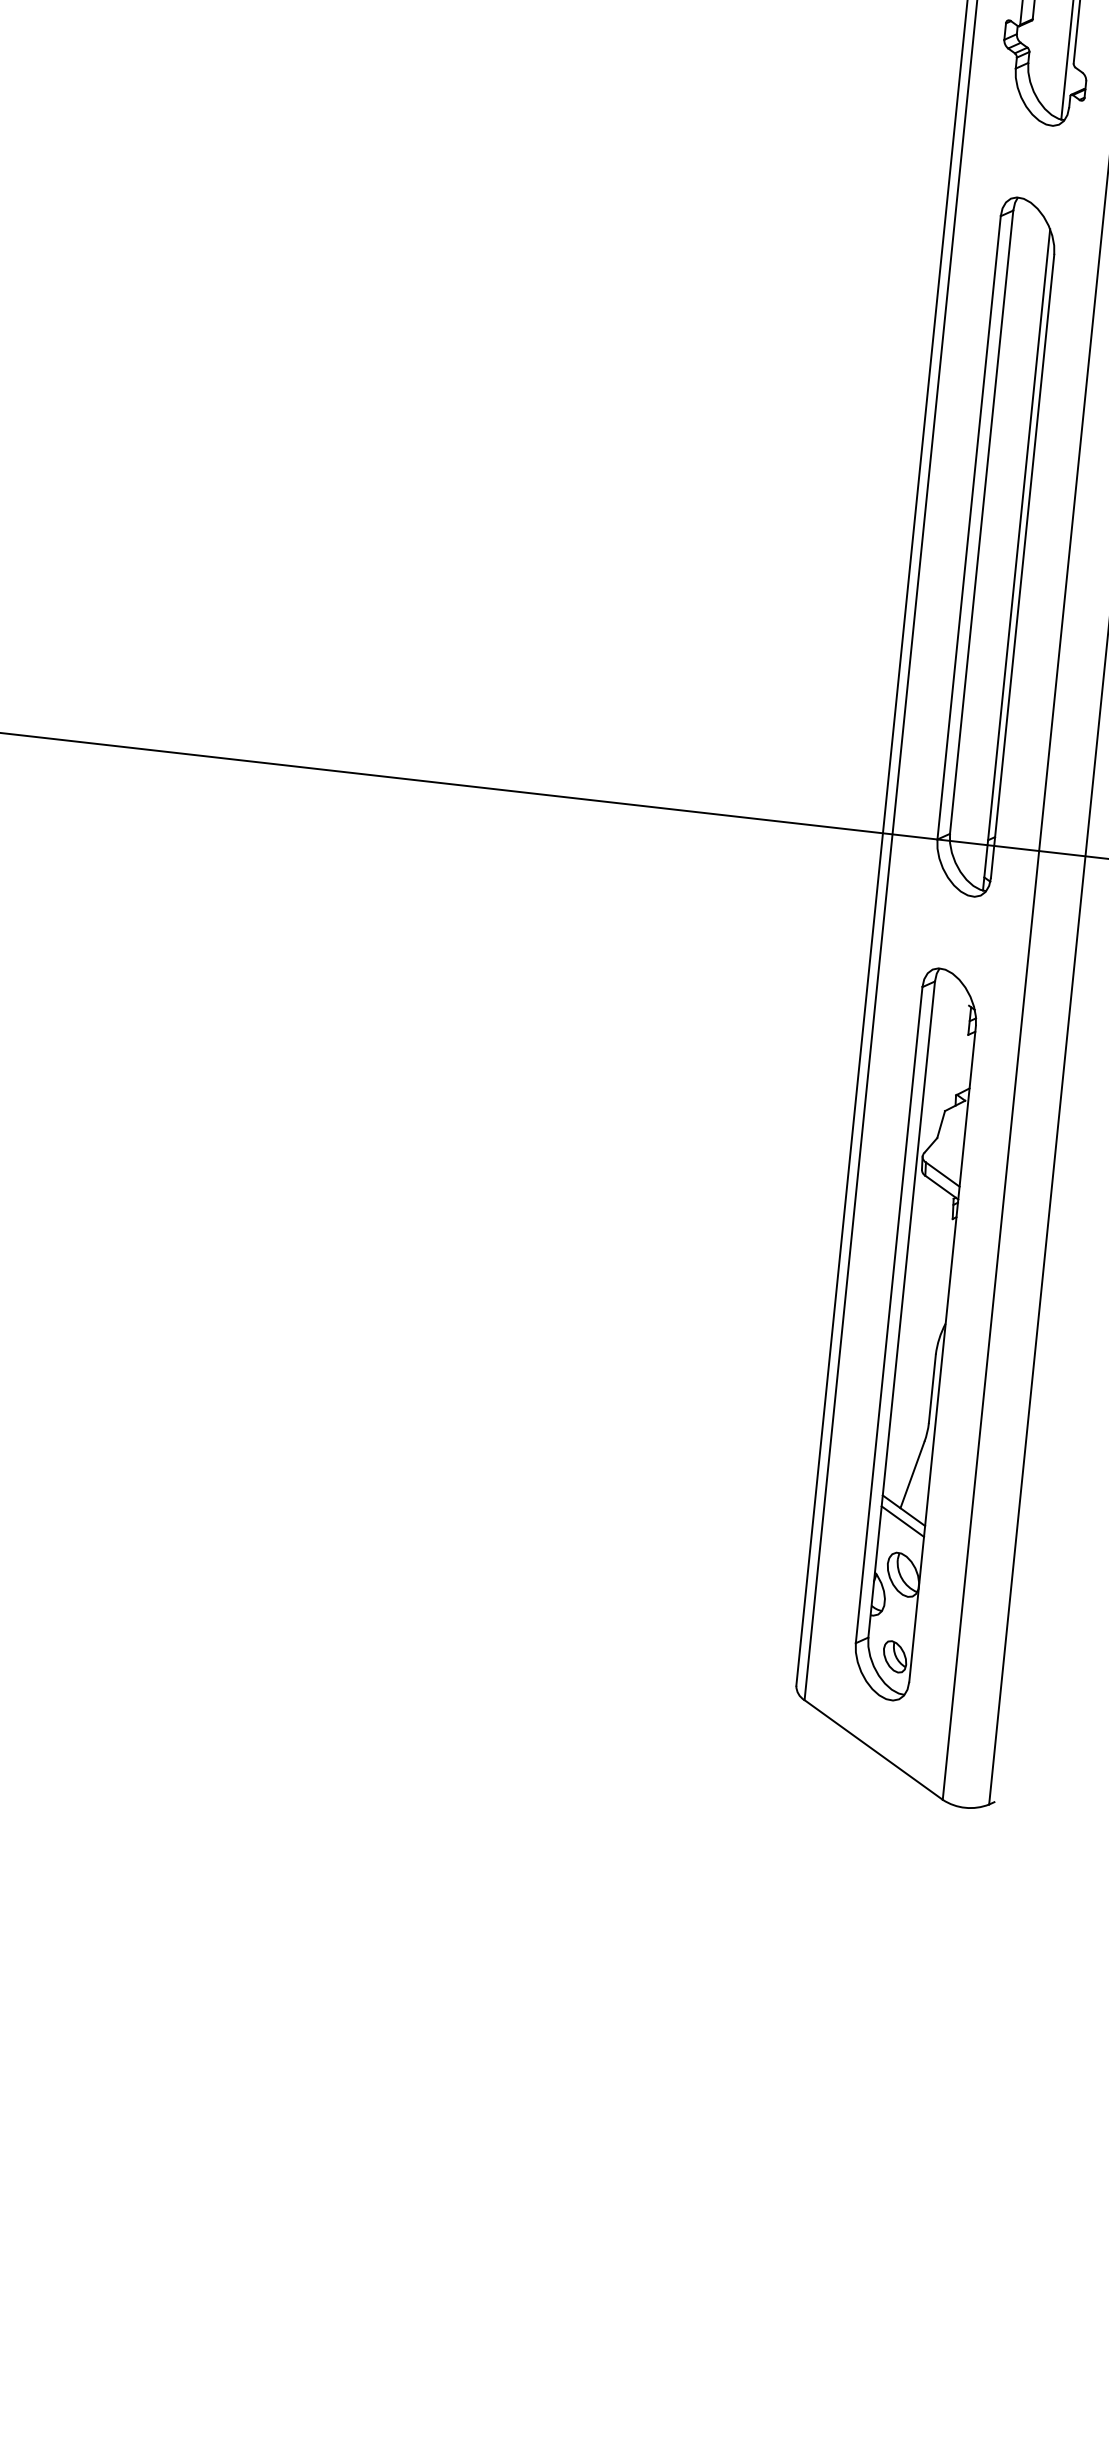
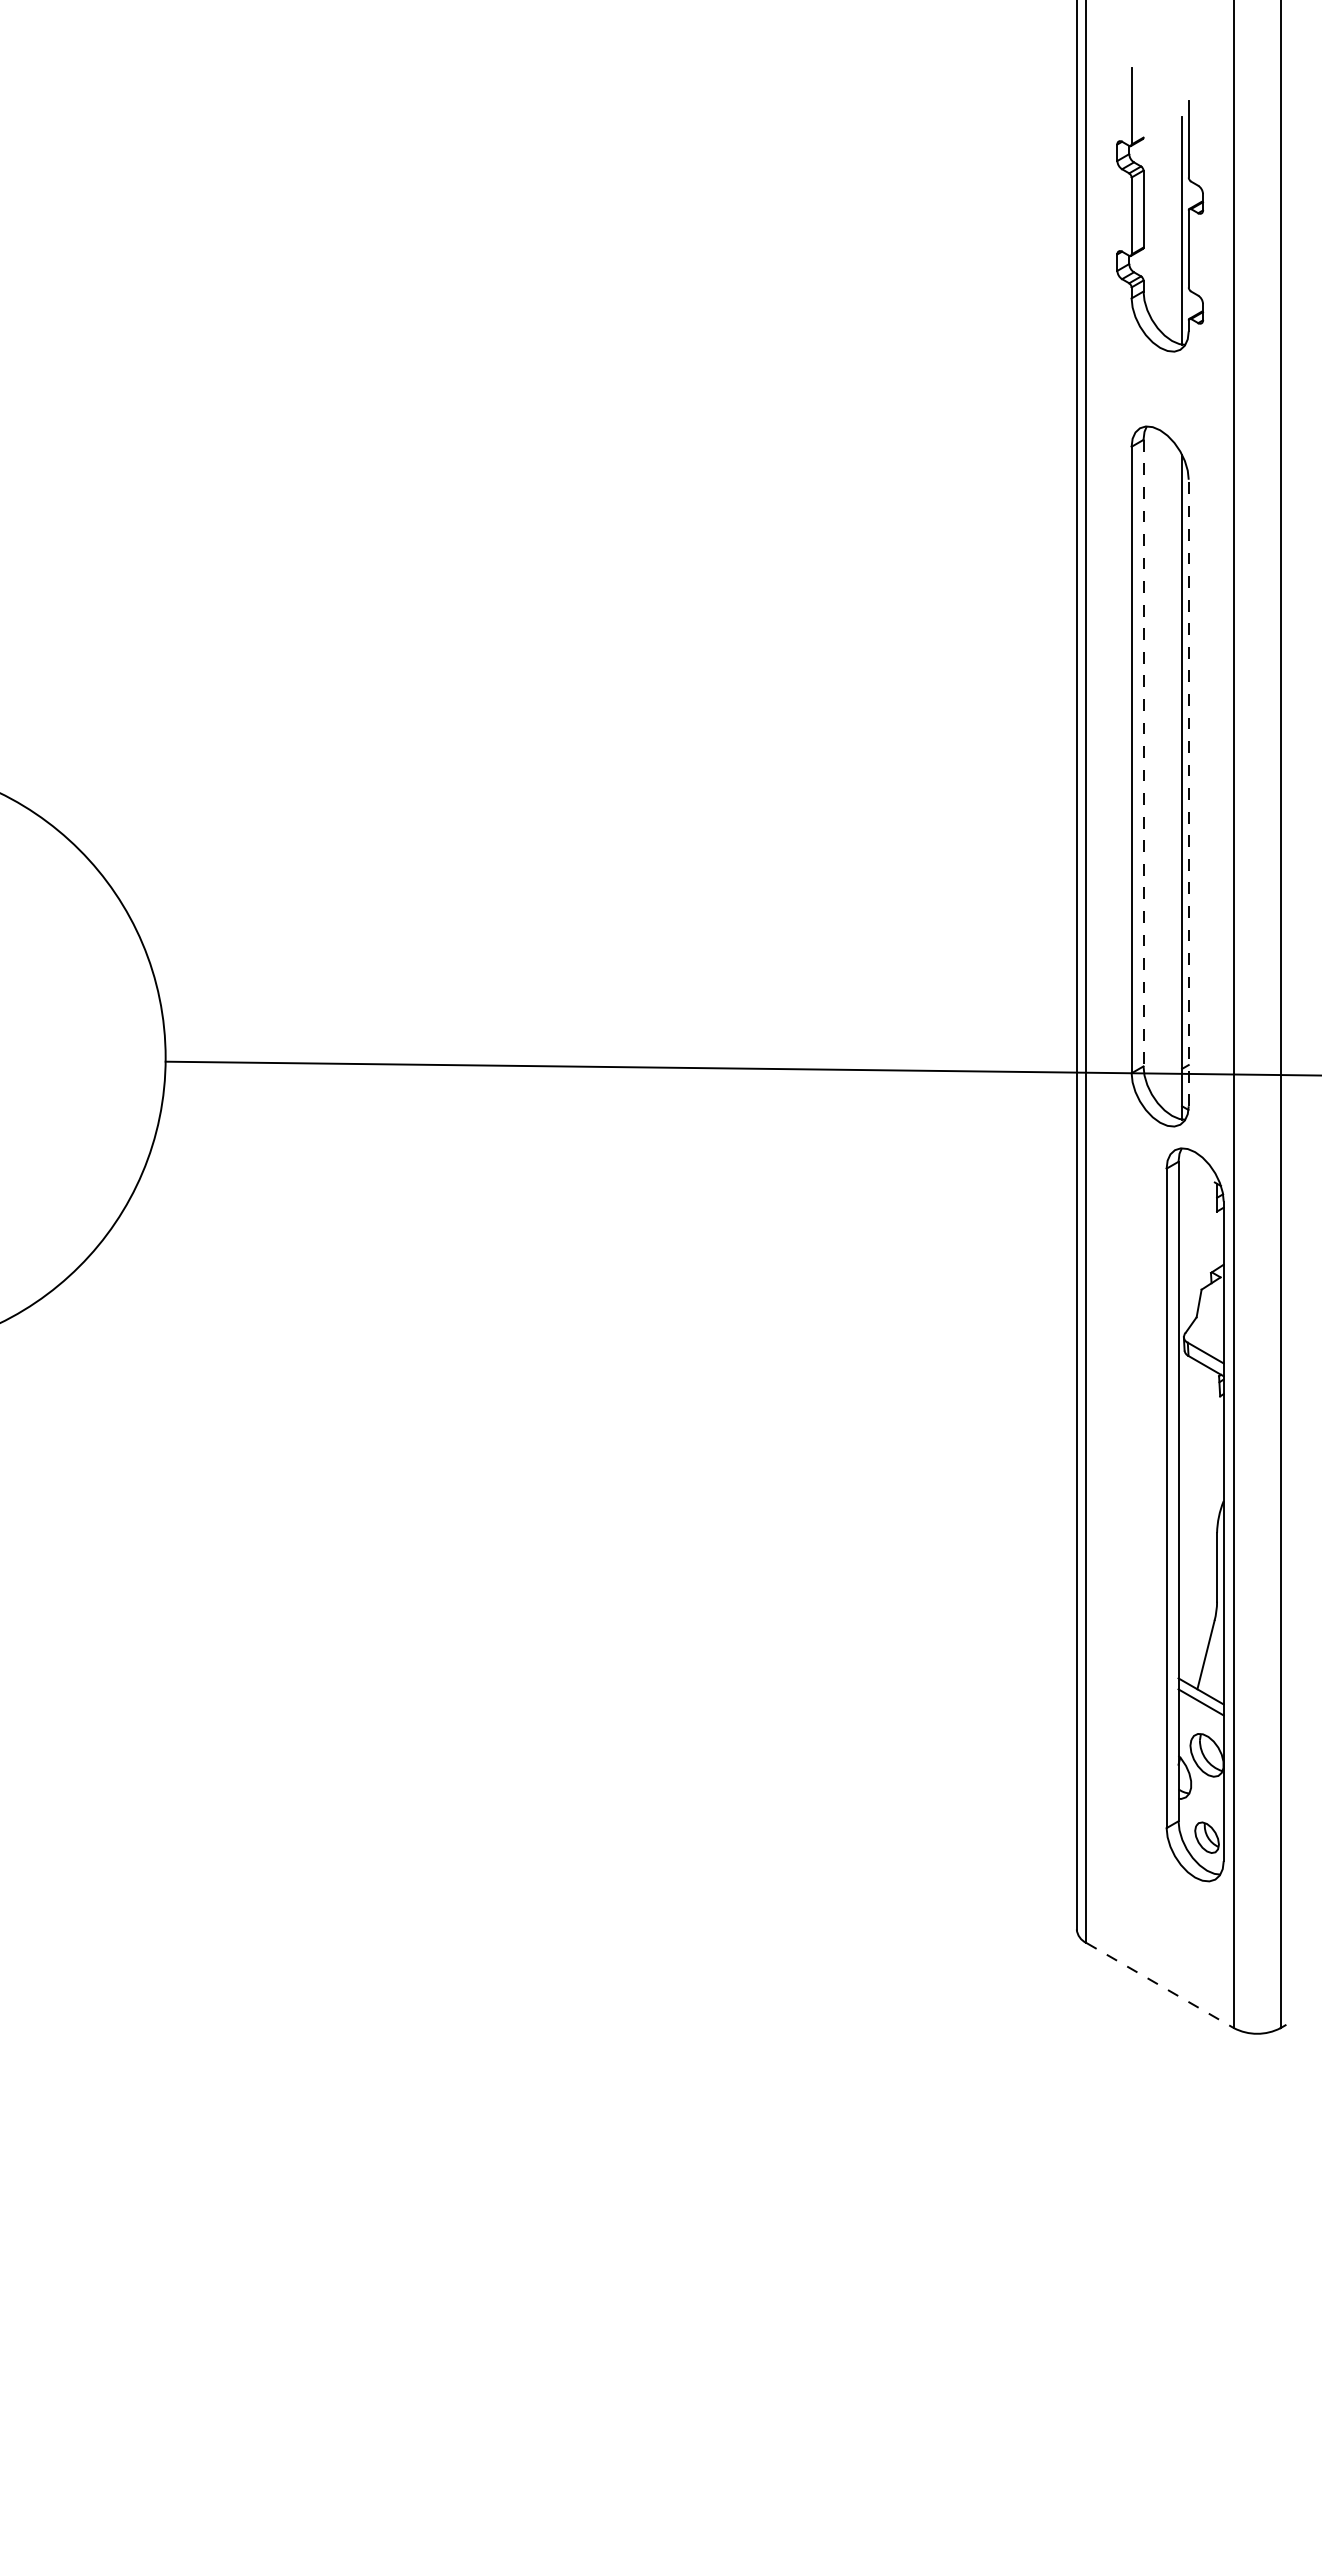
line: (981, 522) -> (1143, 753), solid -> dashed
line: (1022, 565) -> (1188, 792), solid -> dashed
part: (915, 1334) -> (1194, 1514), moved
line: (873, 1749) -> (1160, 1985), solid -> dashed

